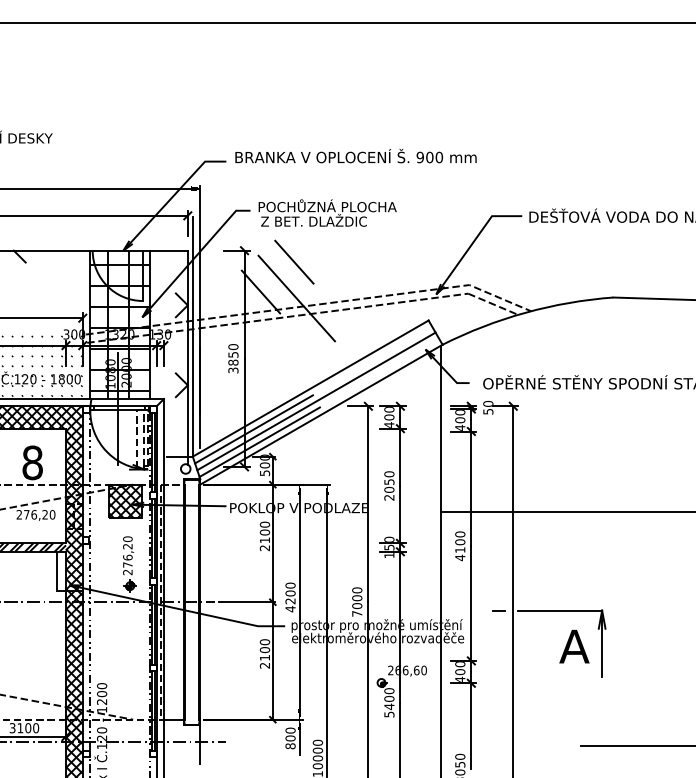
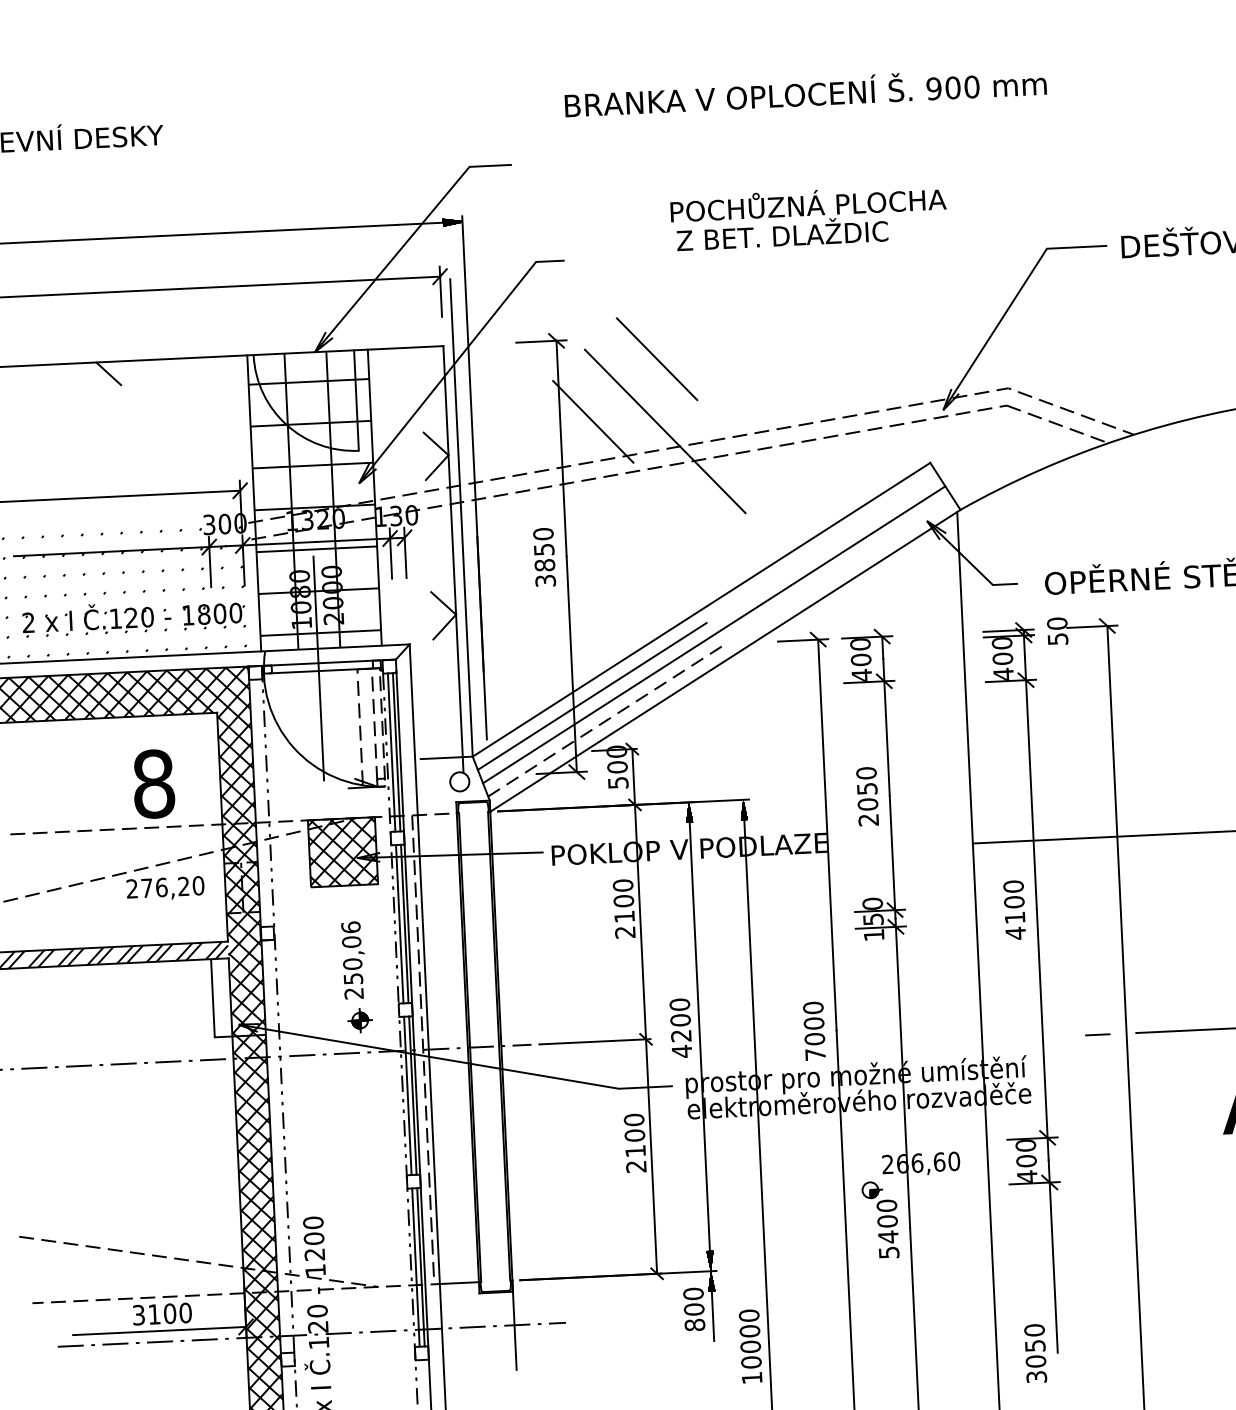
text: (355, 156) -> (804, 92), moved
text: (327, 212) -> (808, 216), moved
line: (260, 442) -> (606, 721), solid -> dashed
text: (127, 551) -> (351, 951), 276,20 -> 250,06

